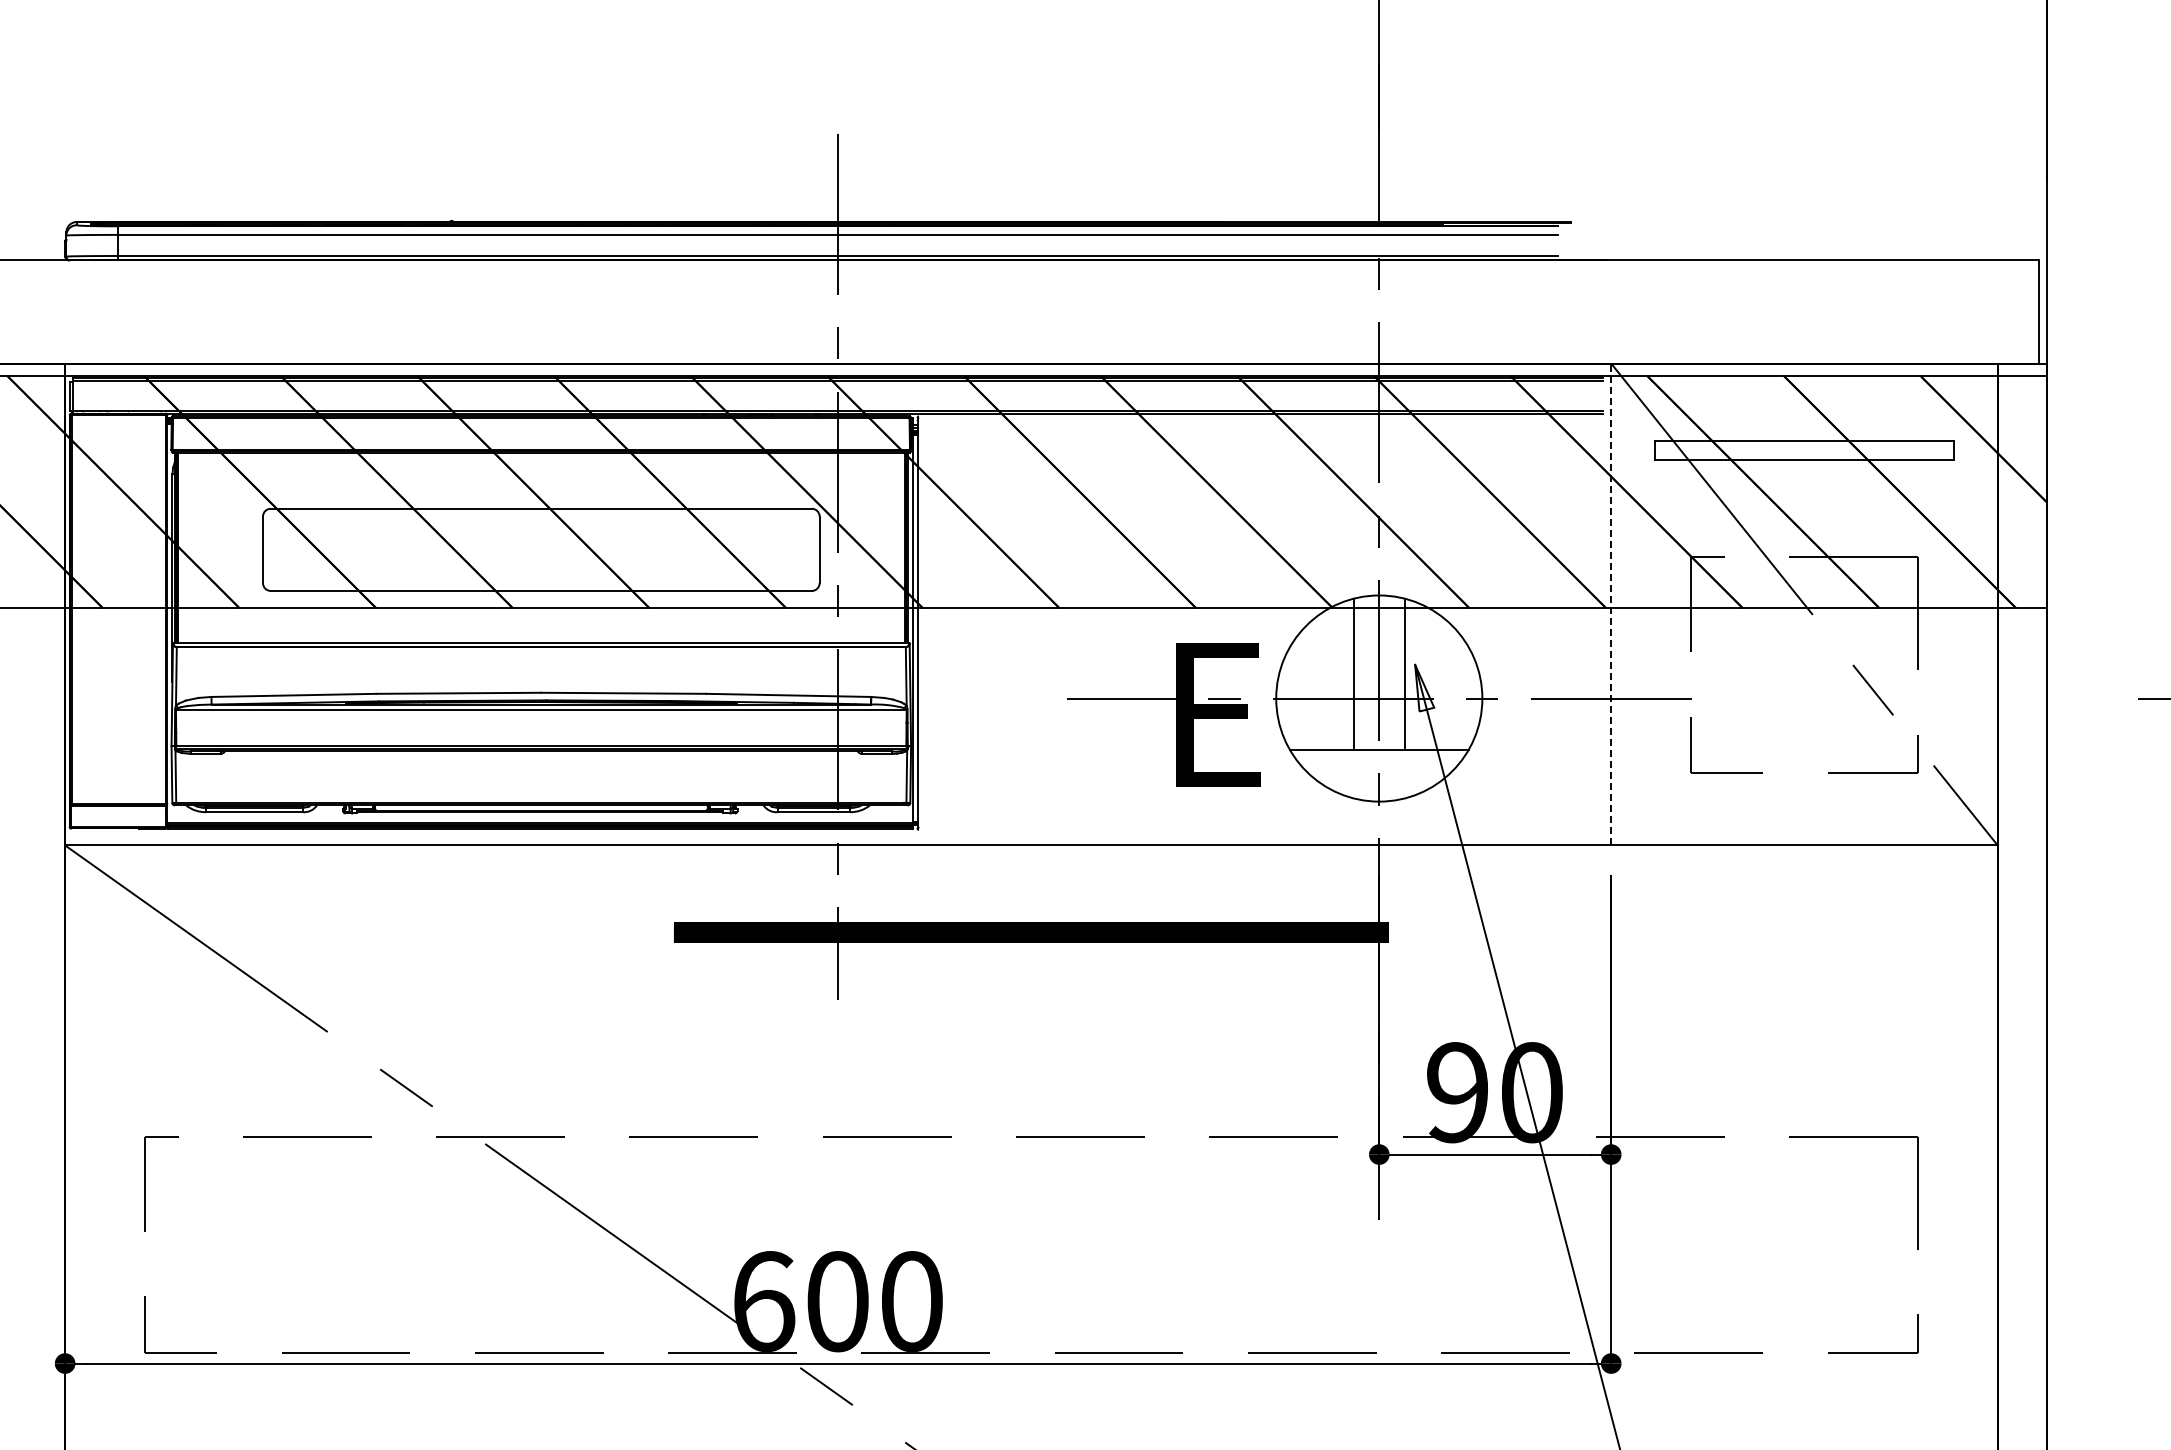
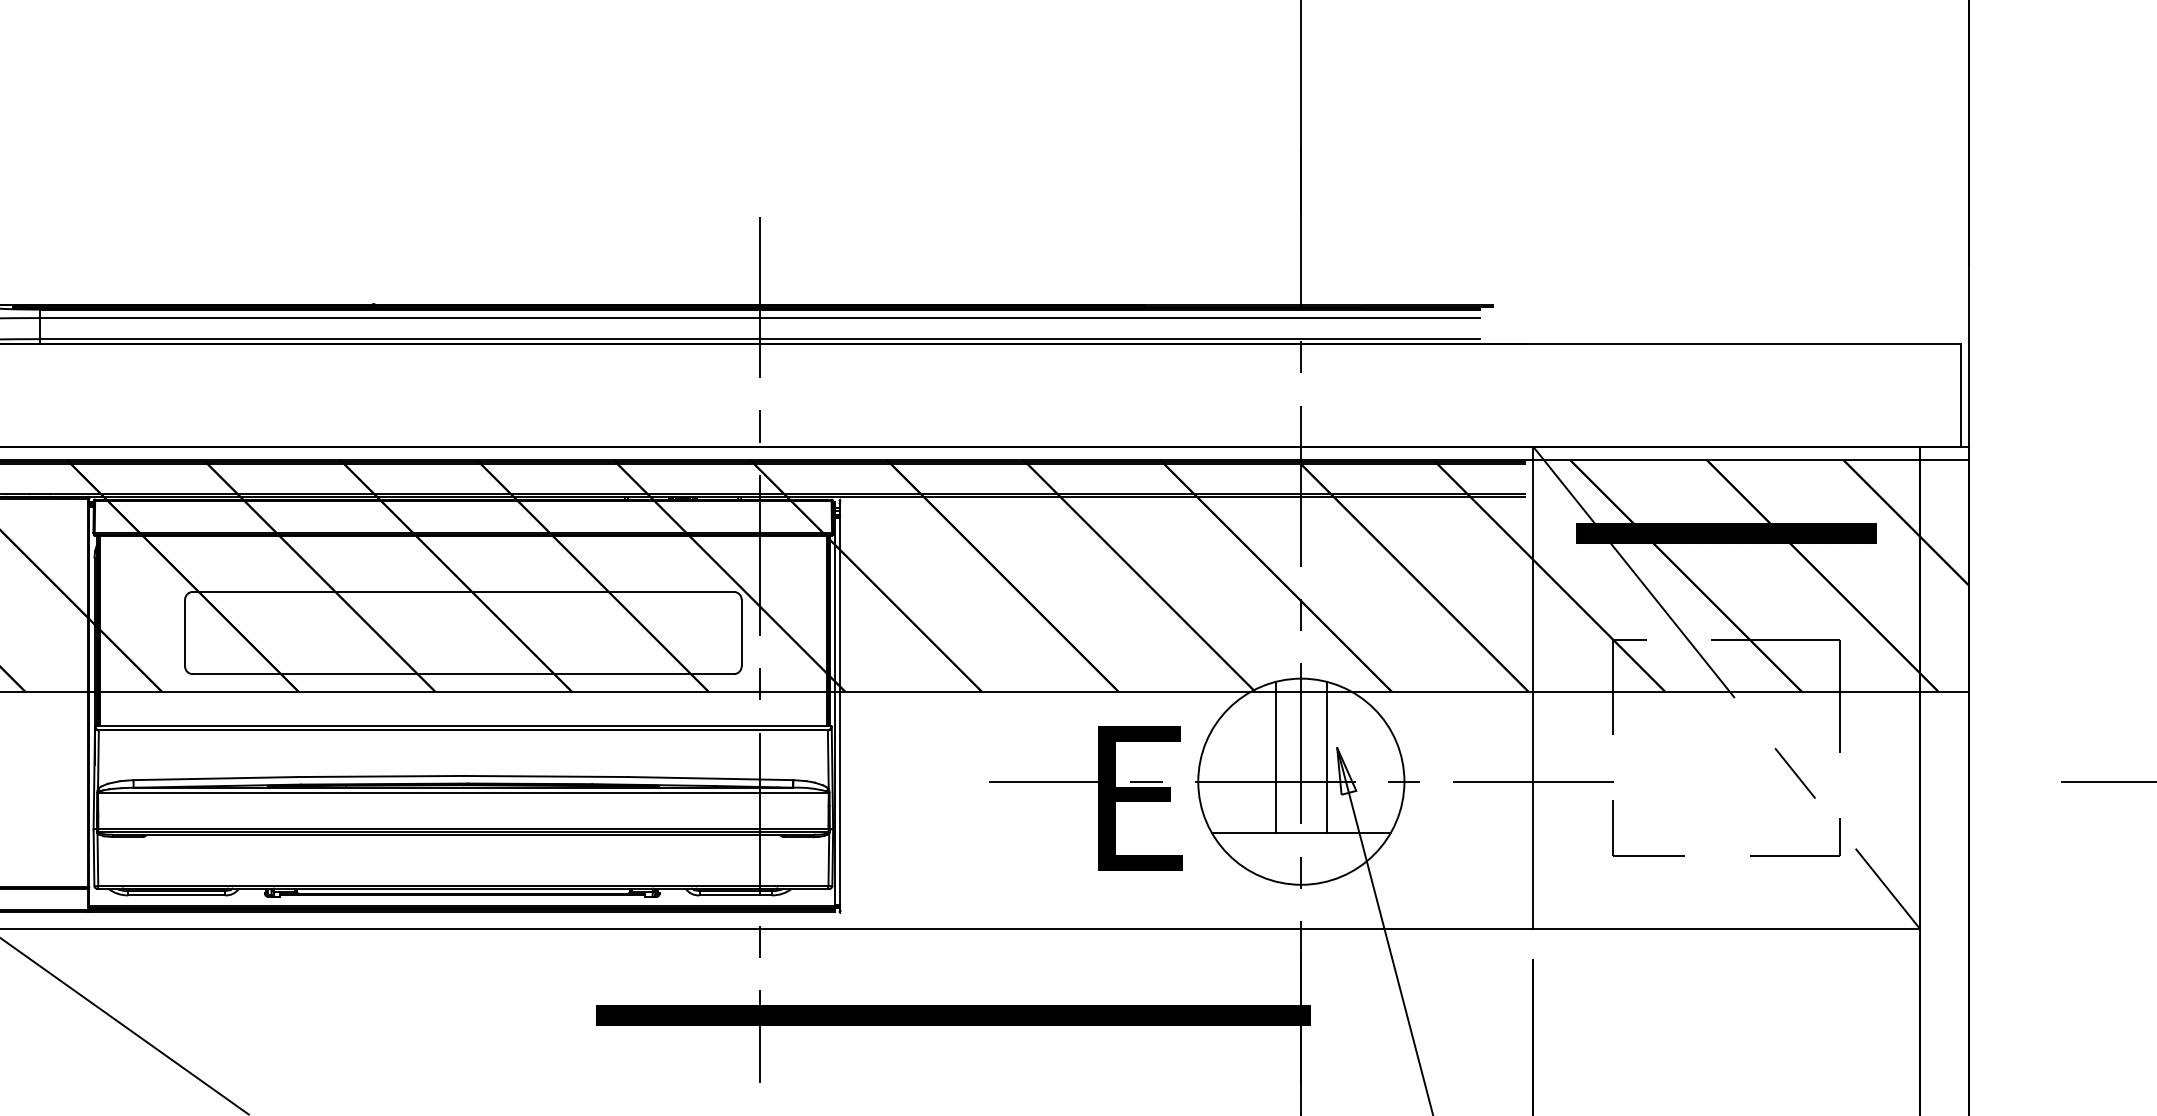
hatch: (1804, 450) -> (1726, 533), added
line: (1611, 604) -> (1533, 687), dashed -> solid

